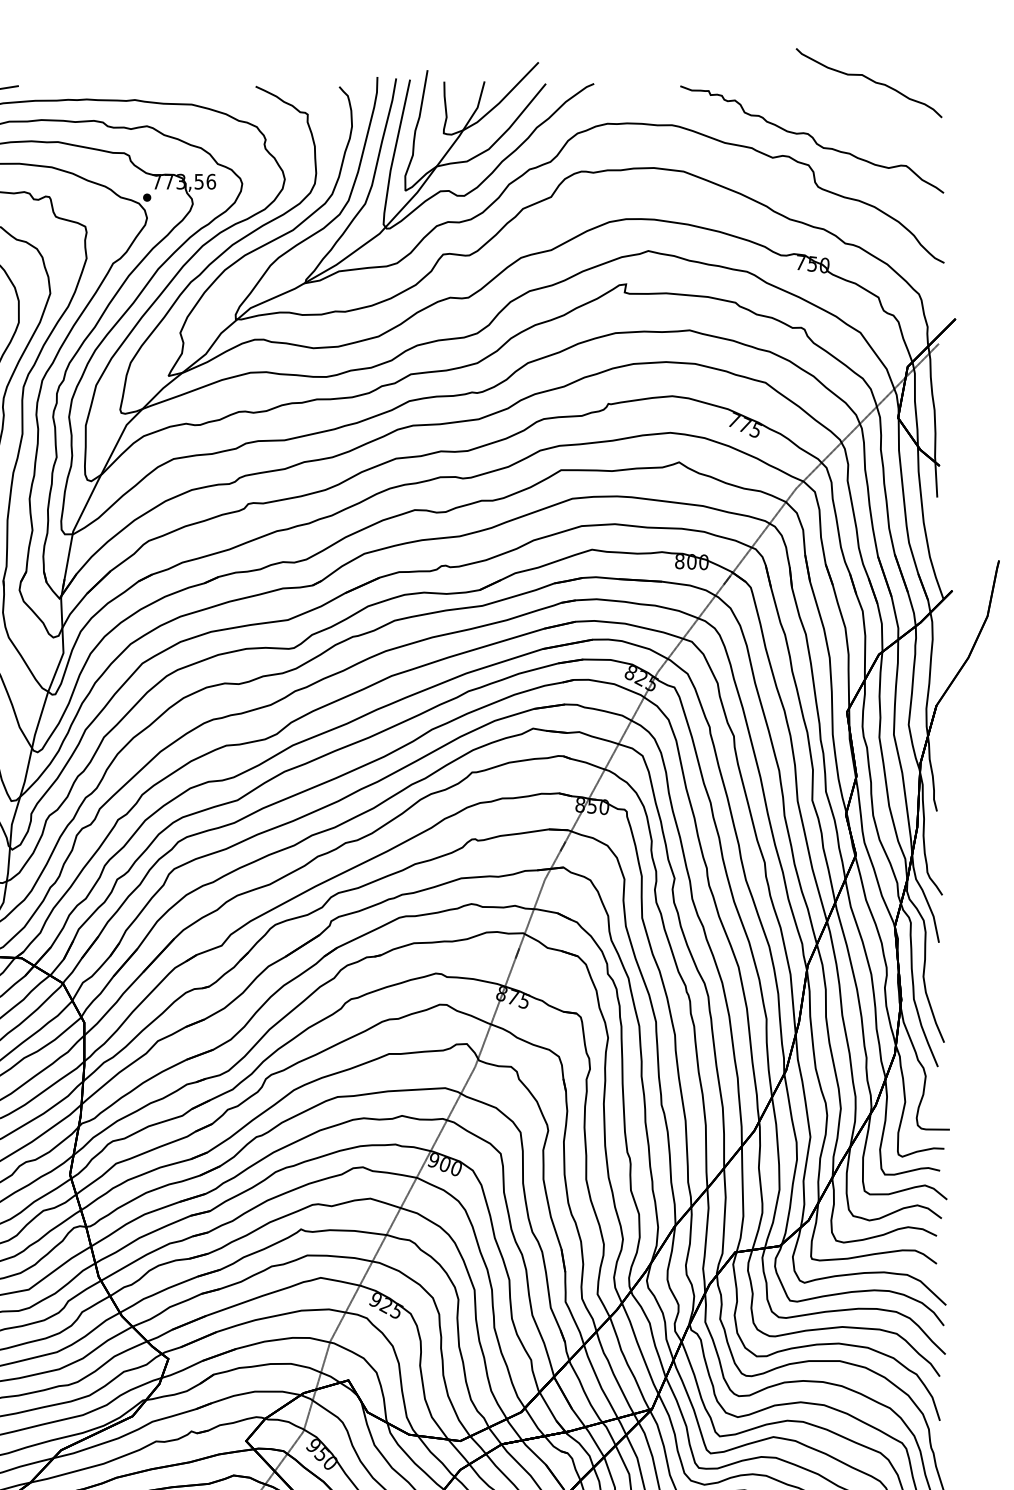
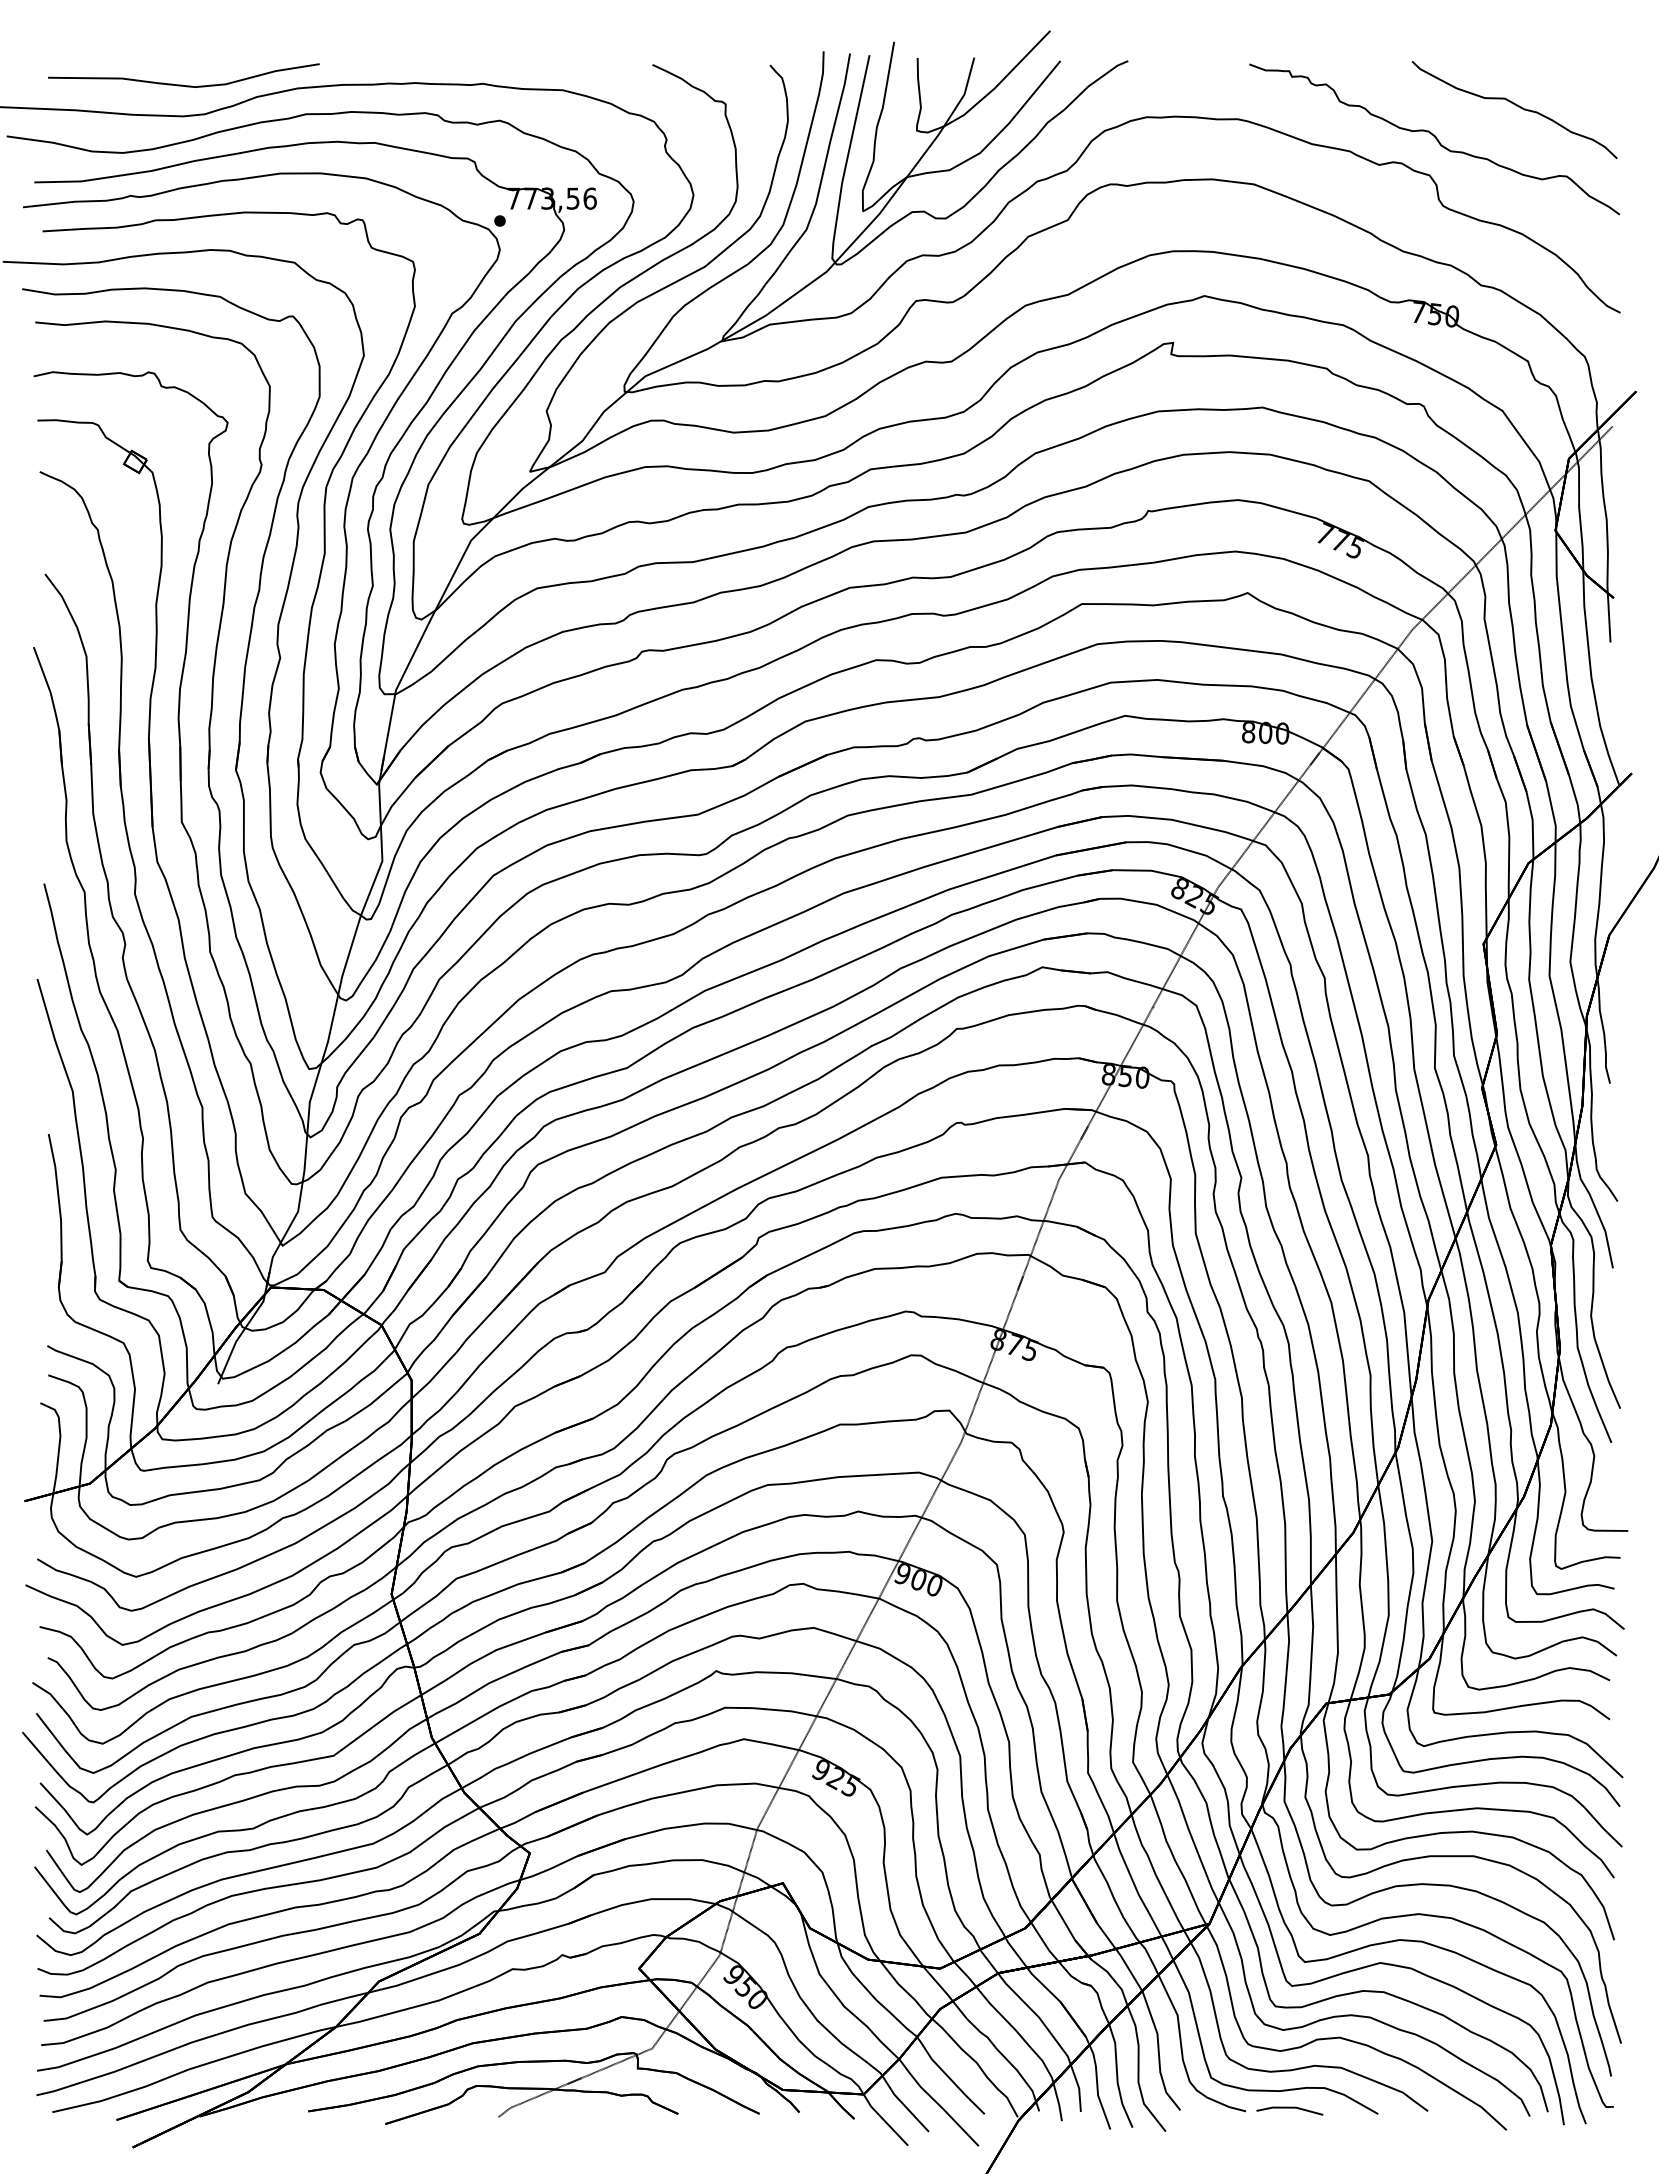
curve: (870, 80) -> (1516, 106), moved

